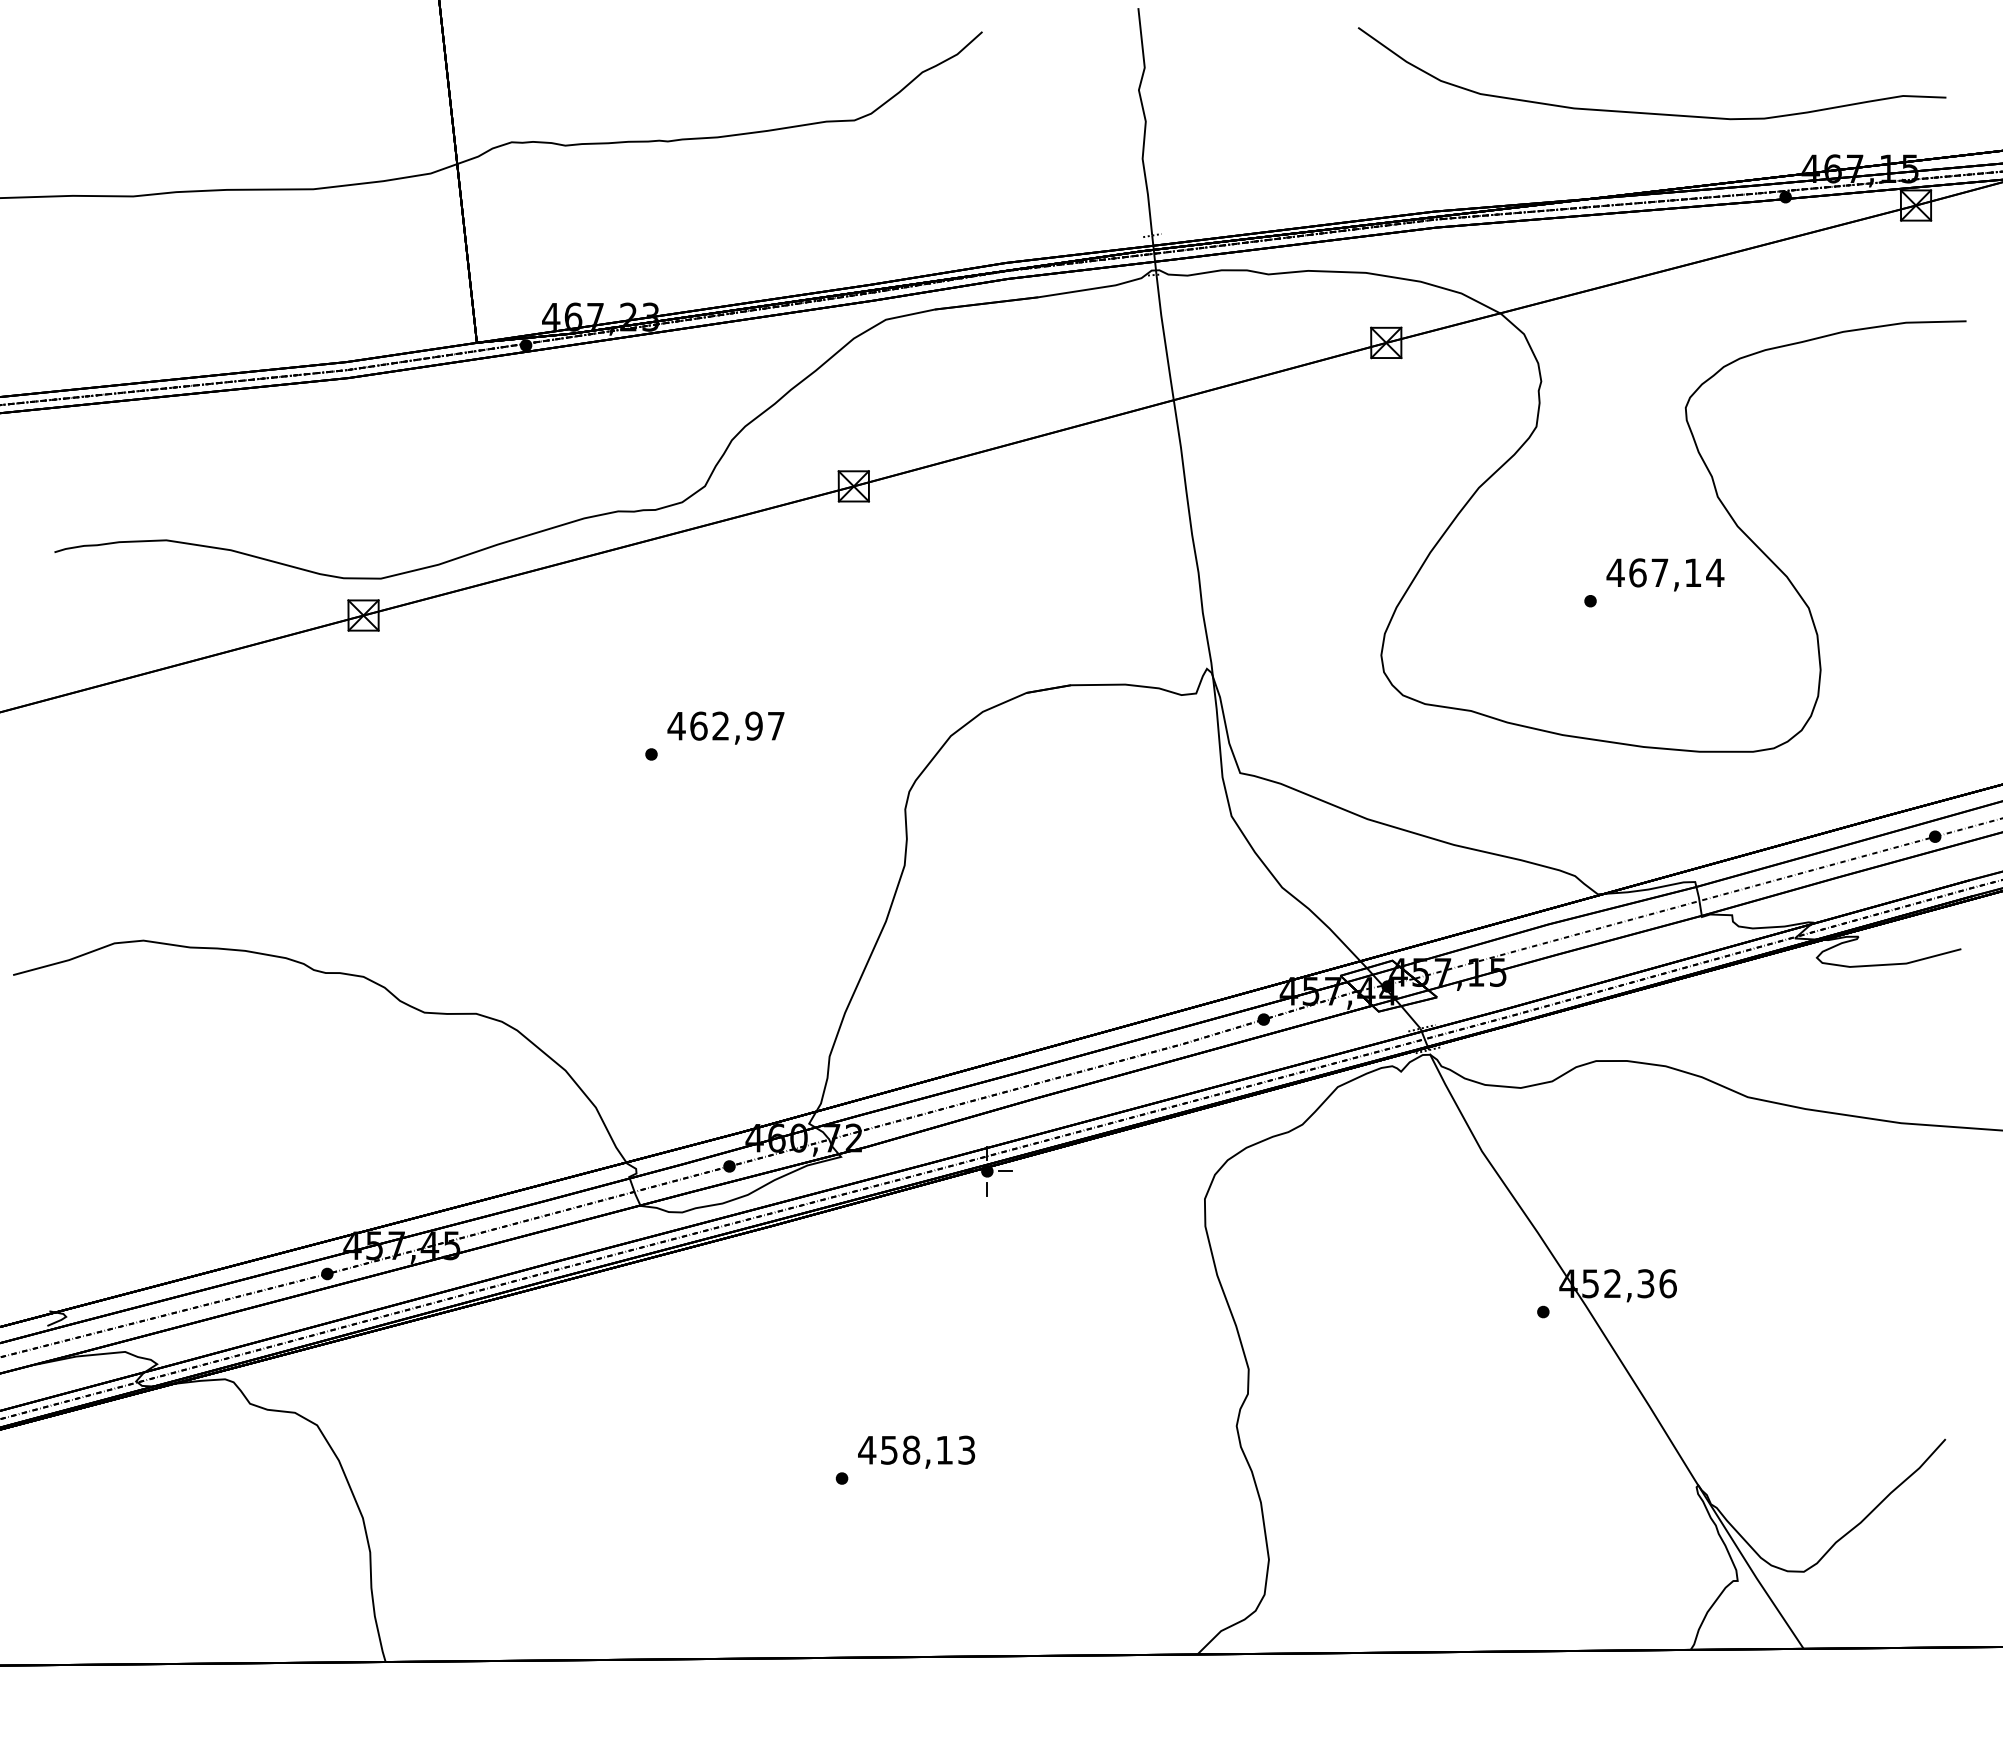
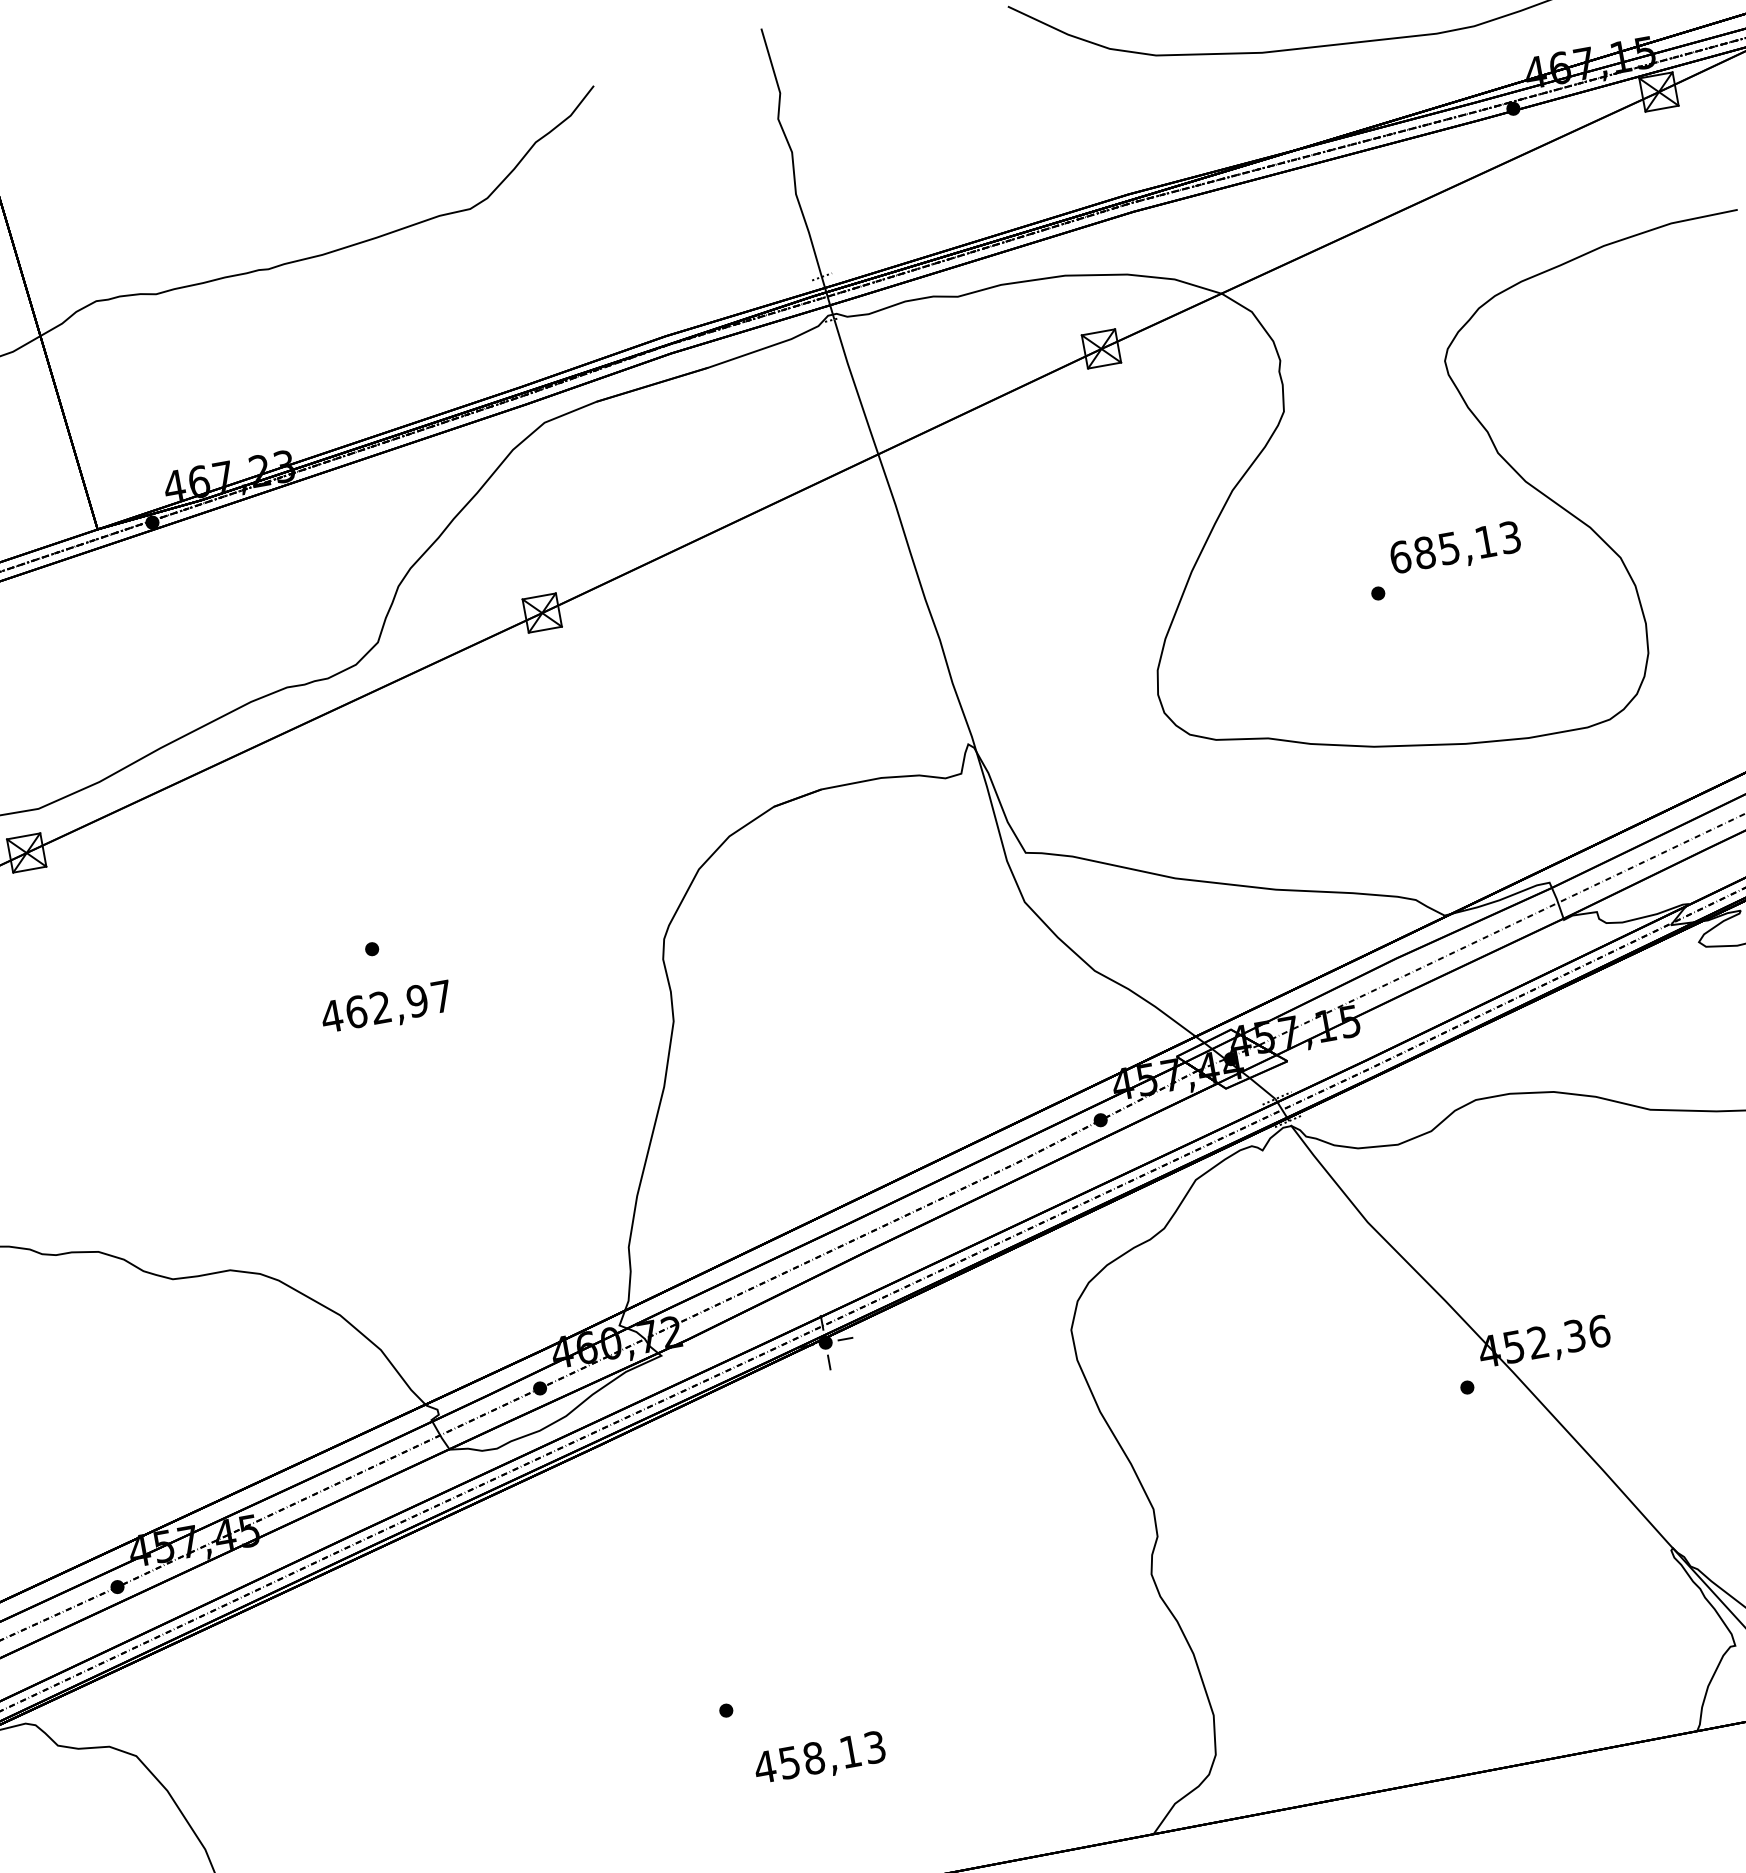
text: (1665, 572) -> (1455, 546), 467,14 -> 685,13
text: (725, 727) -> (386, 1008), moved
text: (916, 1451) -> (819, 1758), moved

